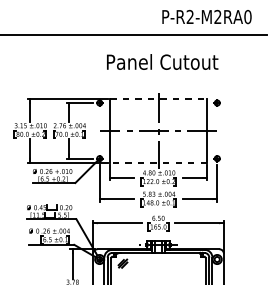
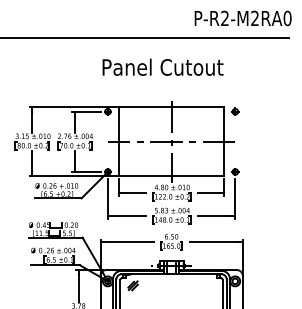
text: (206, 17) -> (242, 18), moved
text: (162, 61) -> (162, 66), moved
line: (158, 99) -> (171, 107), dashed -> solid
line: (158, 162) -> (171, 176), dashed -> solid

